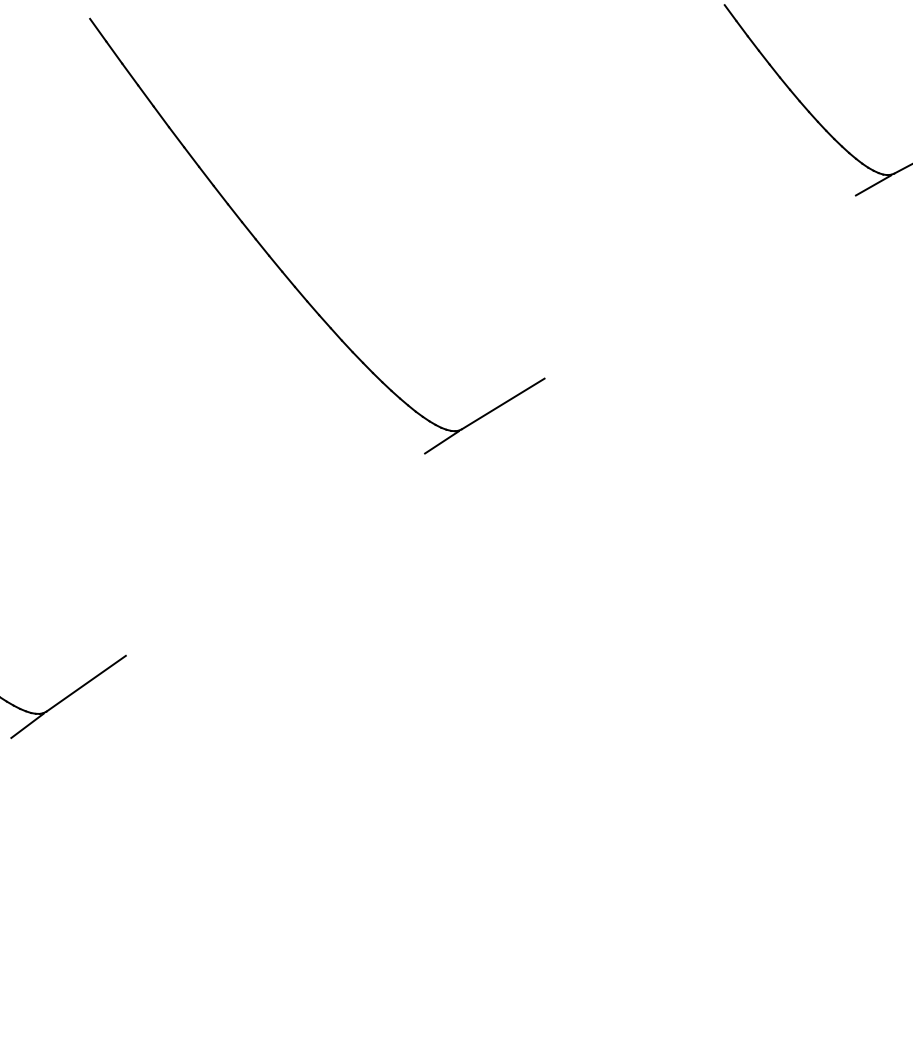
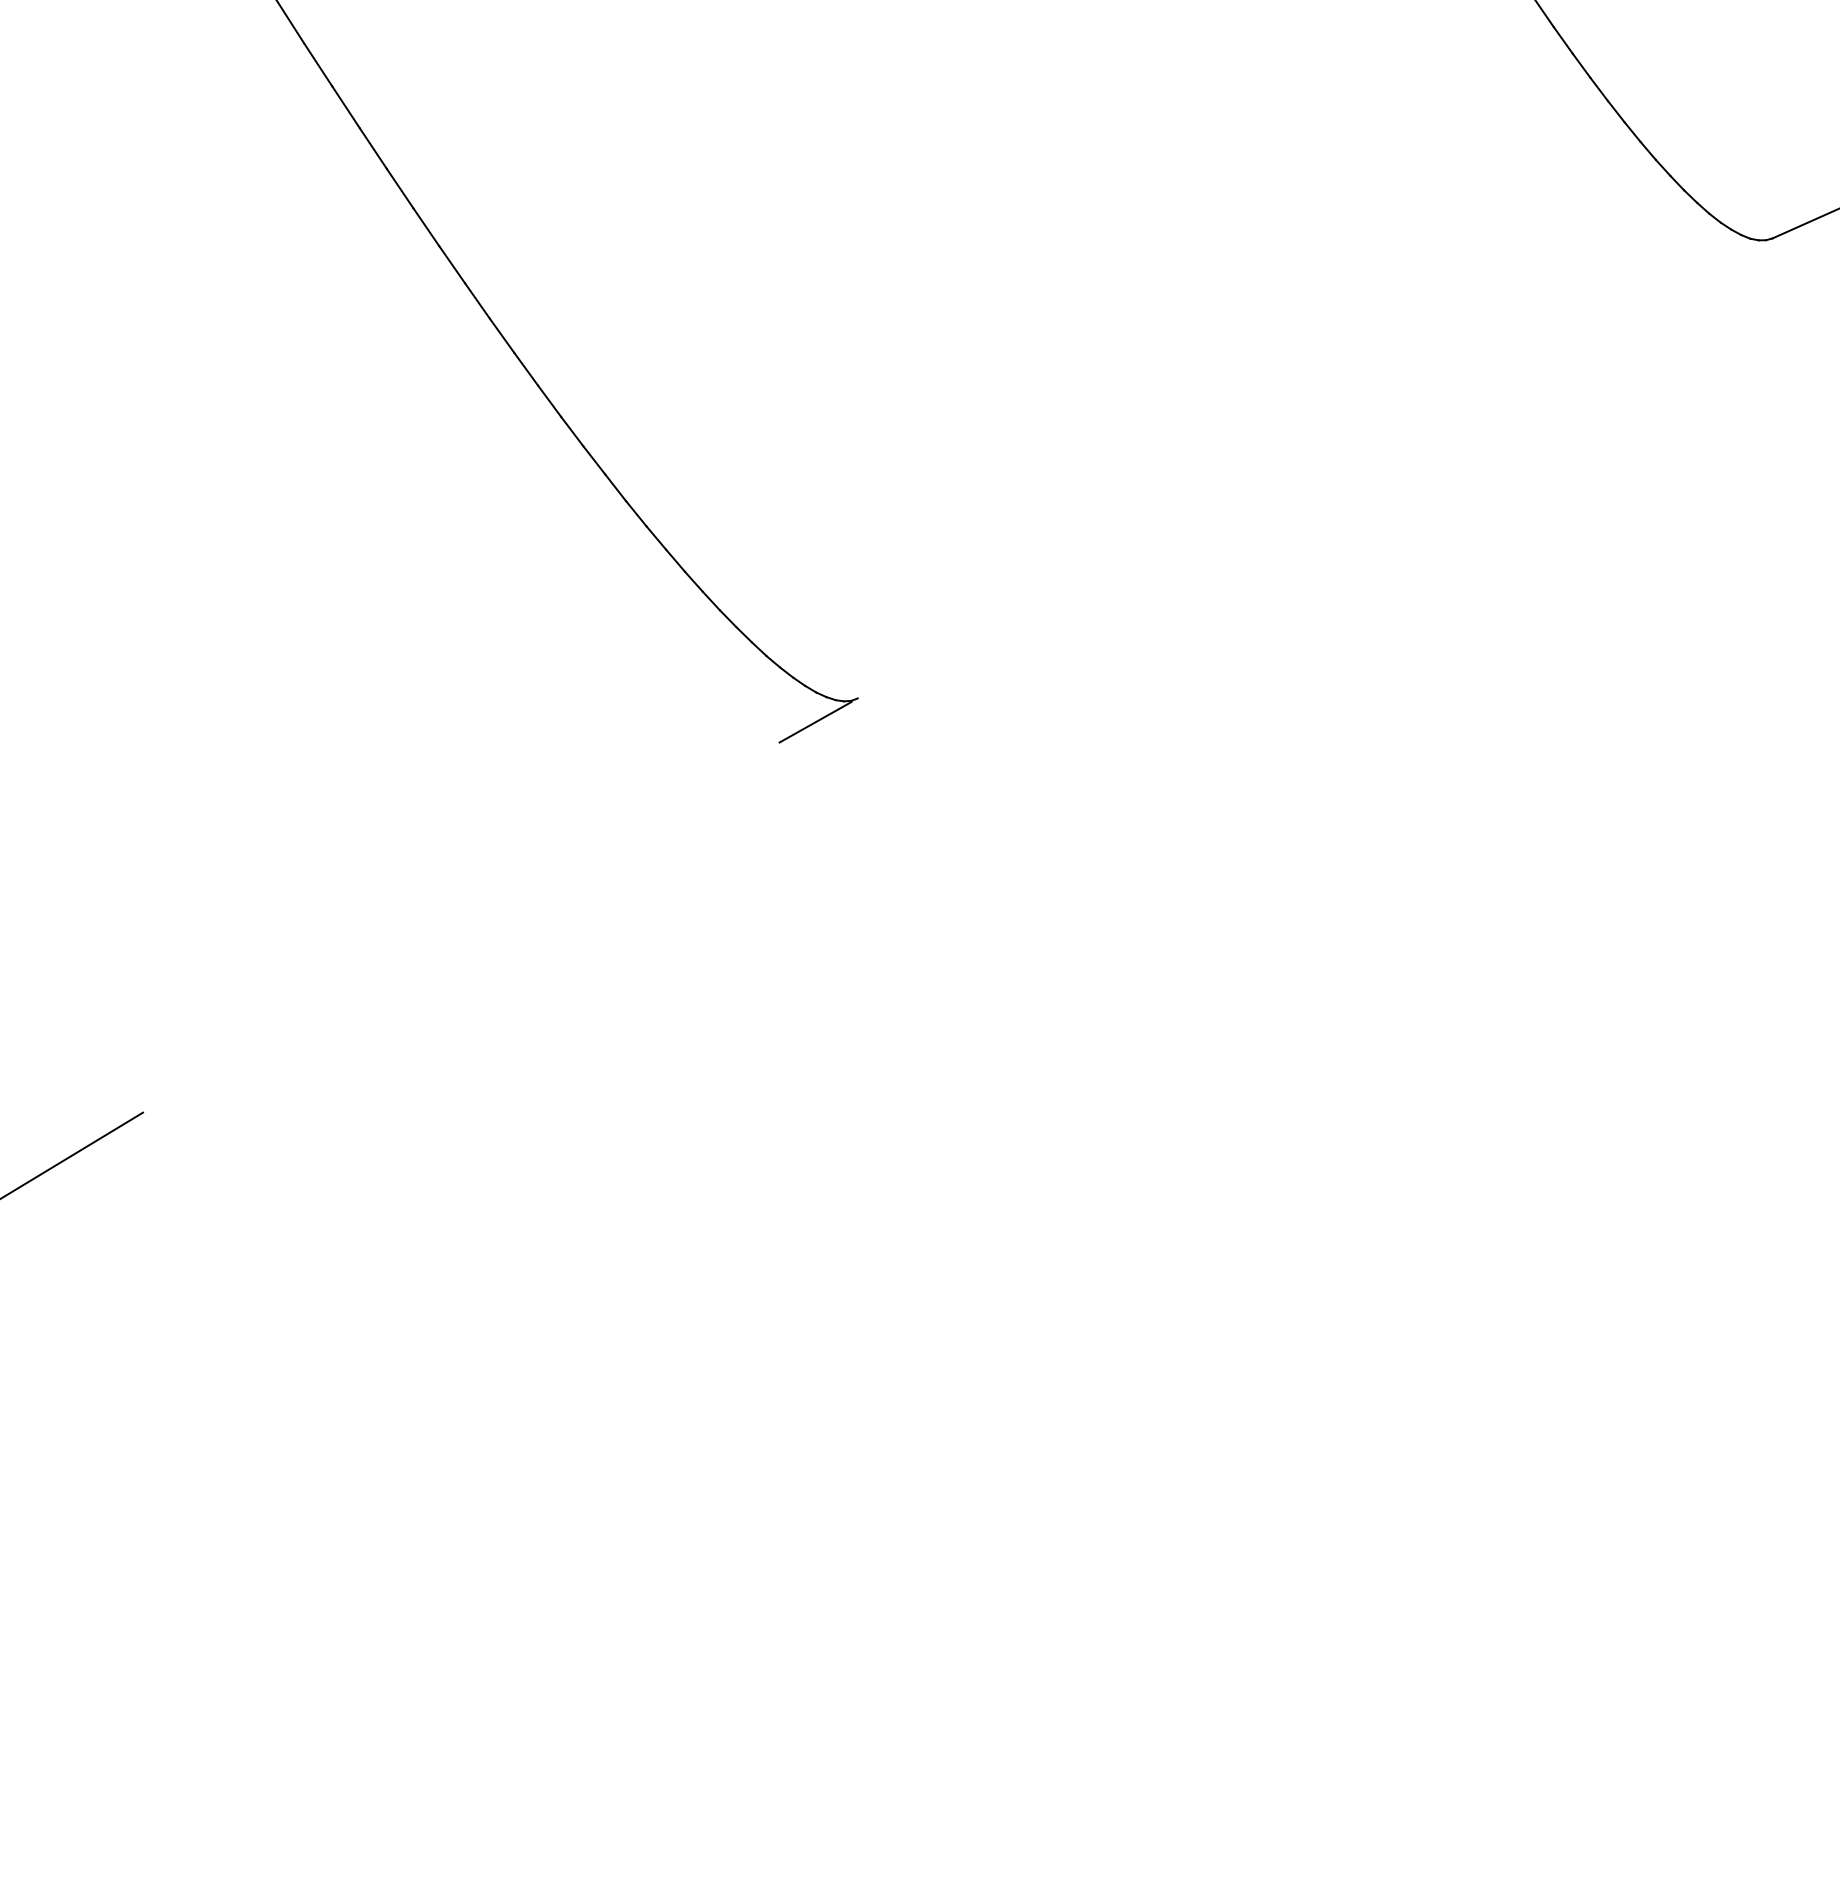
line: (873, 185) -> (1728, 259), removed
line: (502, 403) -> (944, 651), removed

